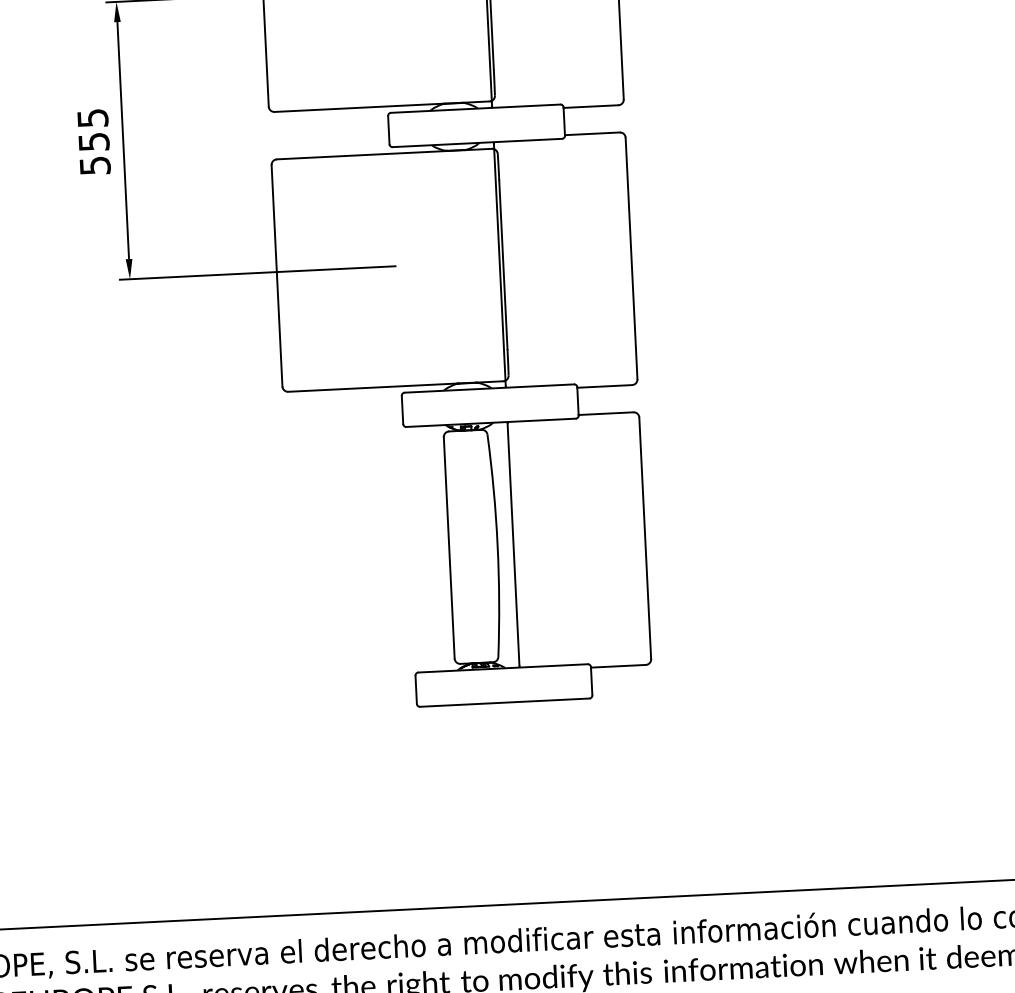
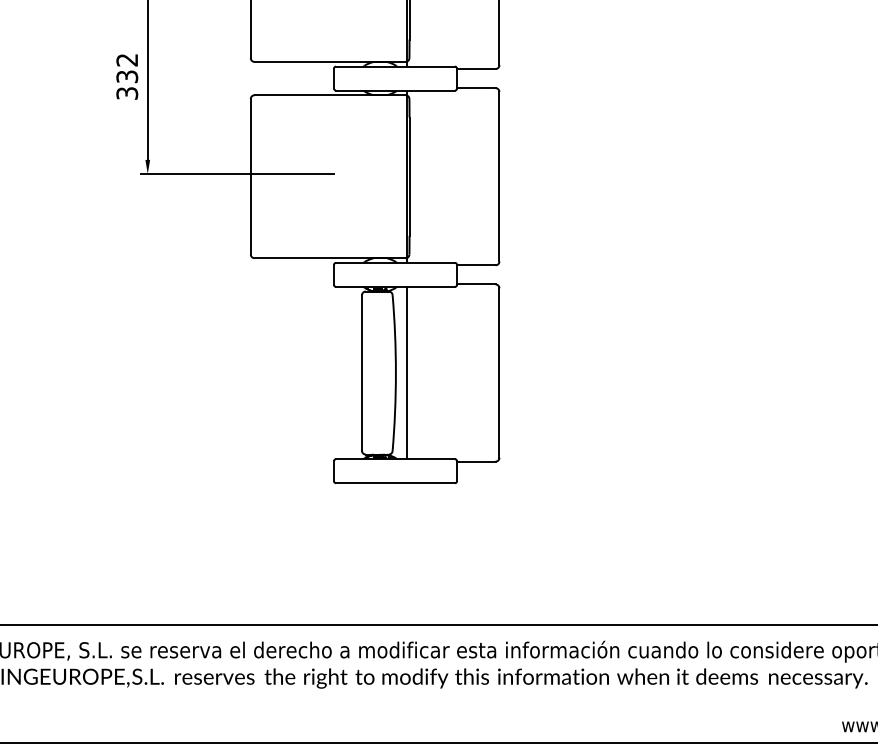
text: (94, 141) -> (127, 76), 555 -> 332

